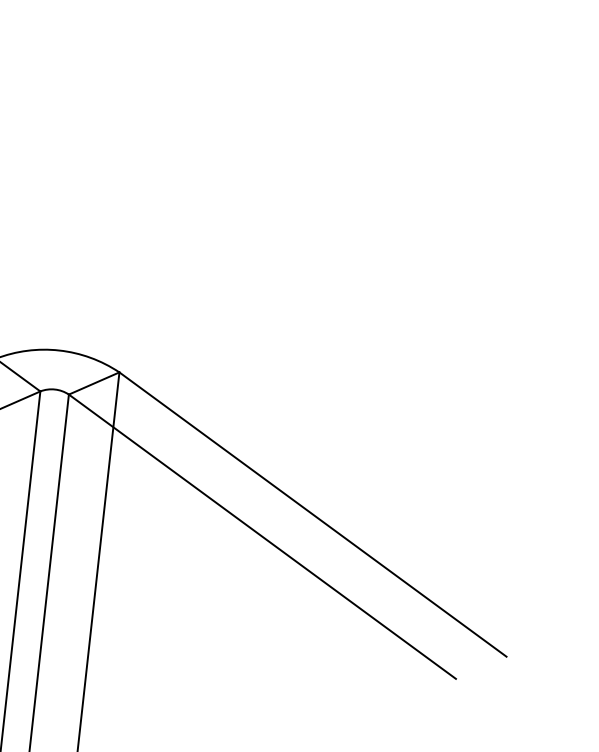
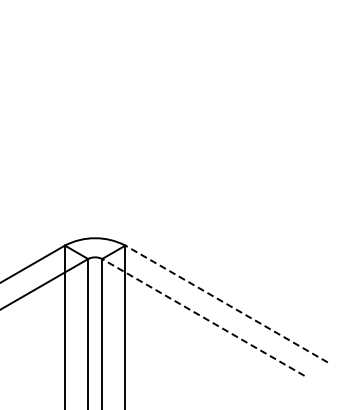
line: (312, 515) -> (226, 304), solid -> dashed
line: (262, 536) -> (203, 317), solid -> dashed

